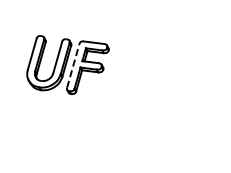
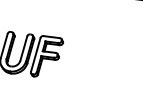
line: (73, 65) -> (35, 54), dashed -> solid

